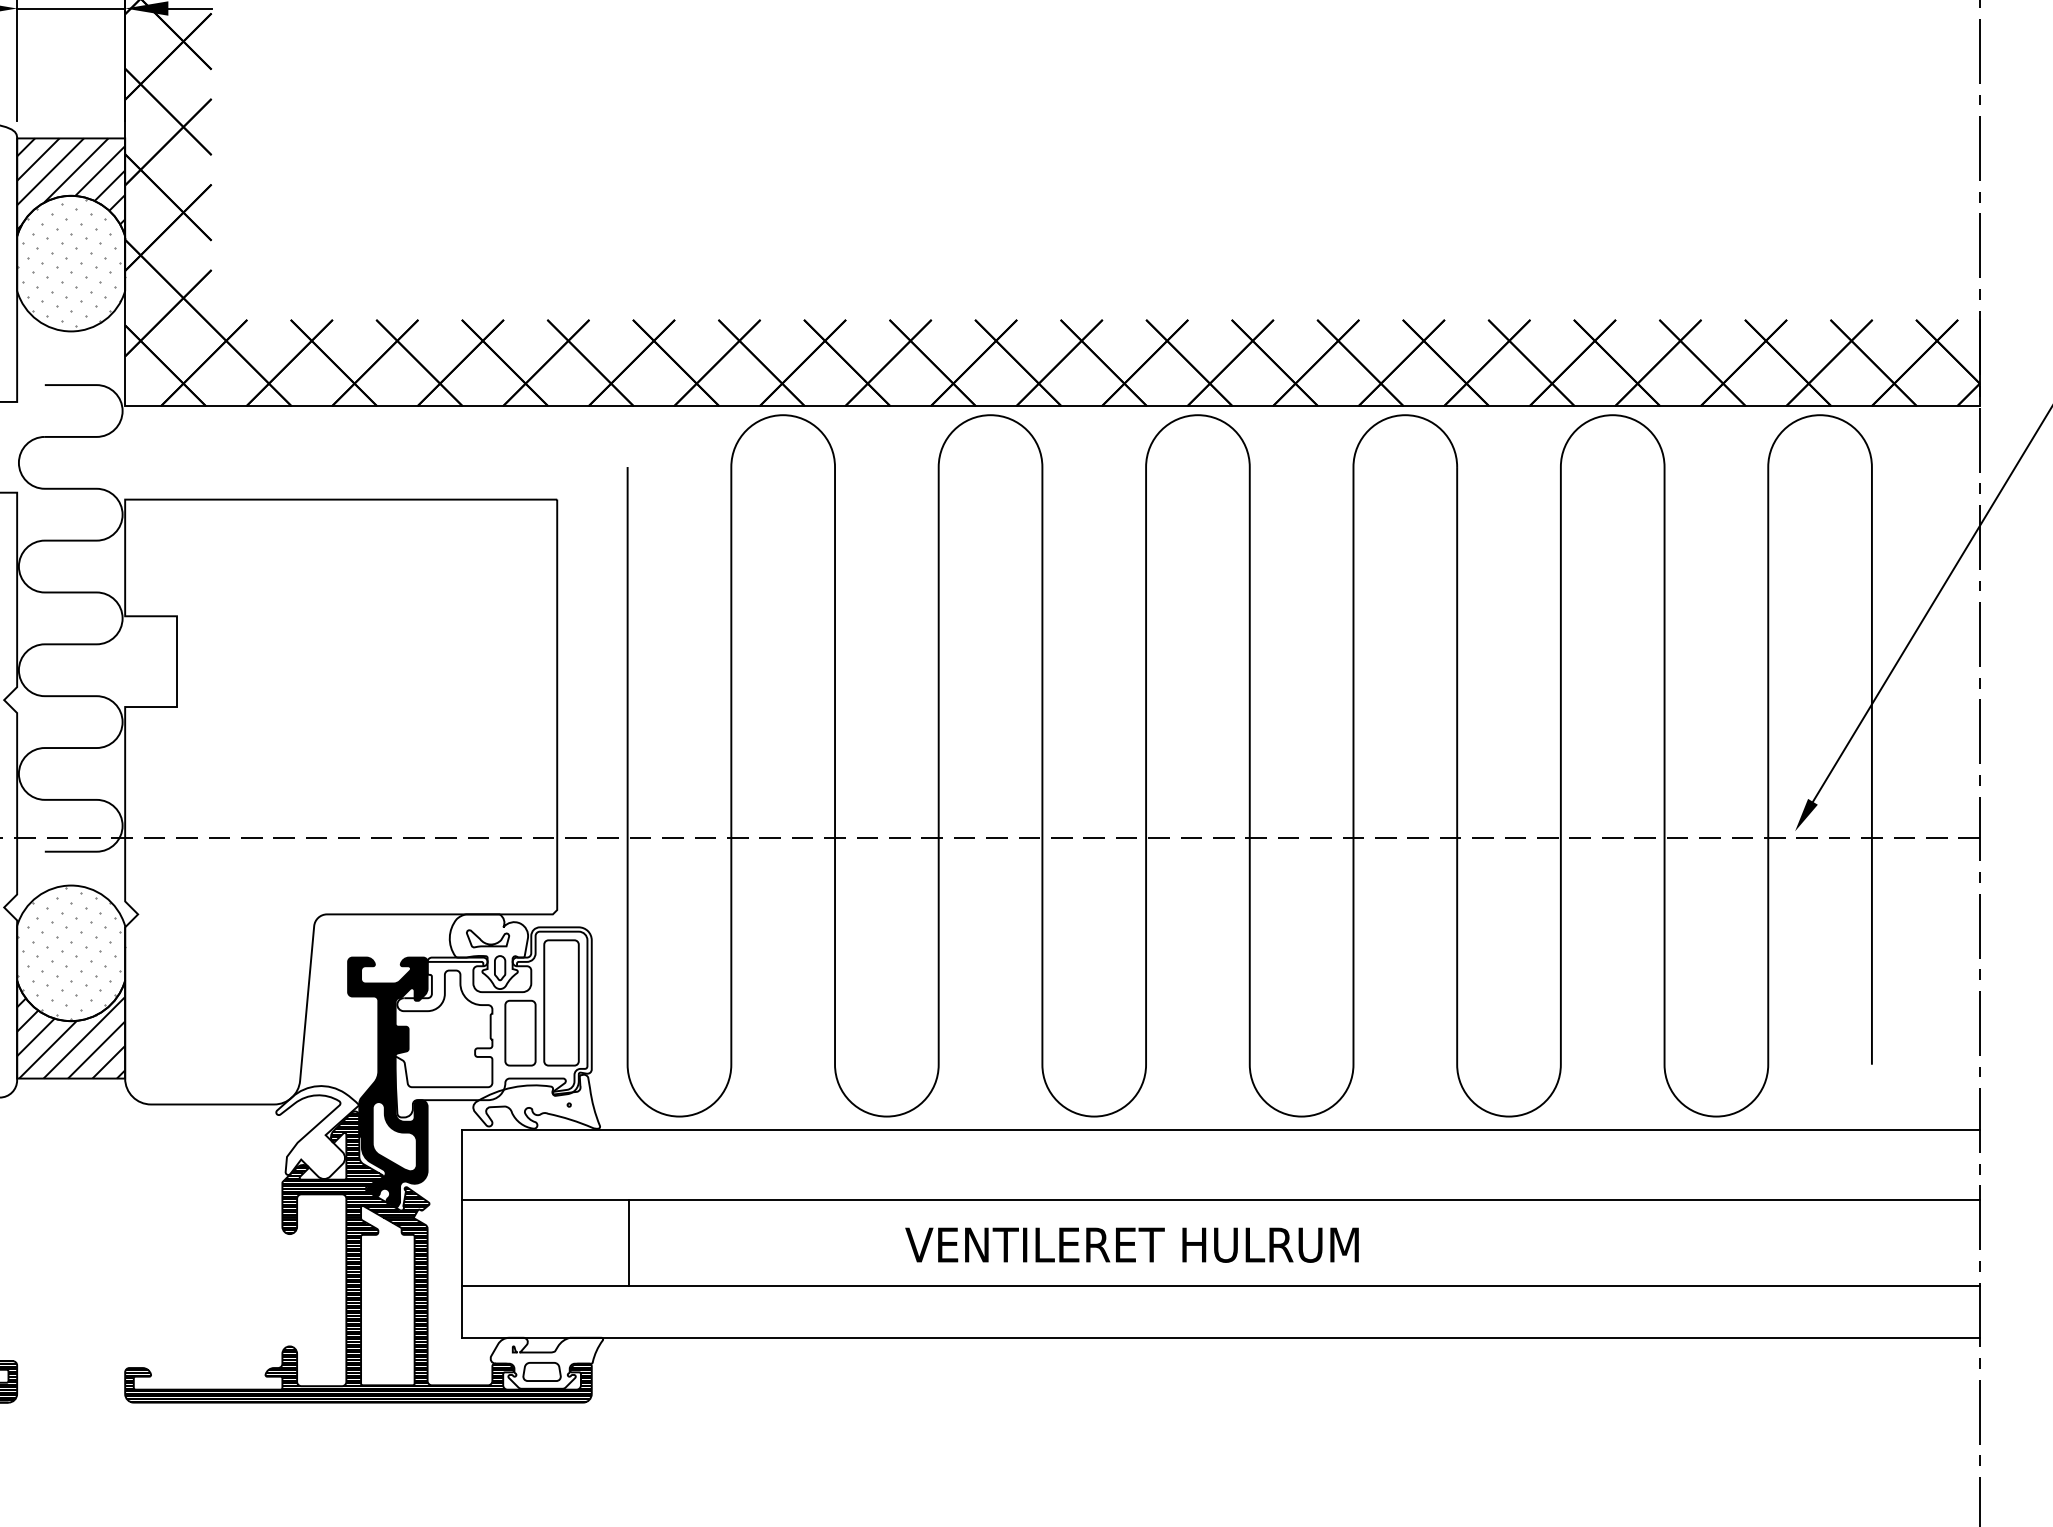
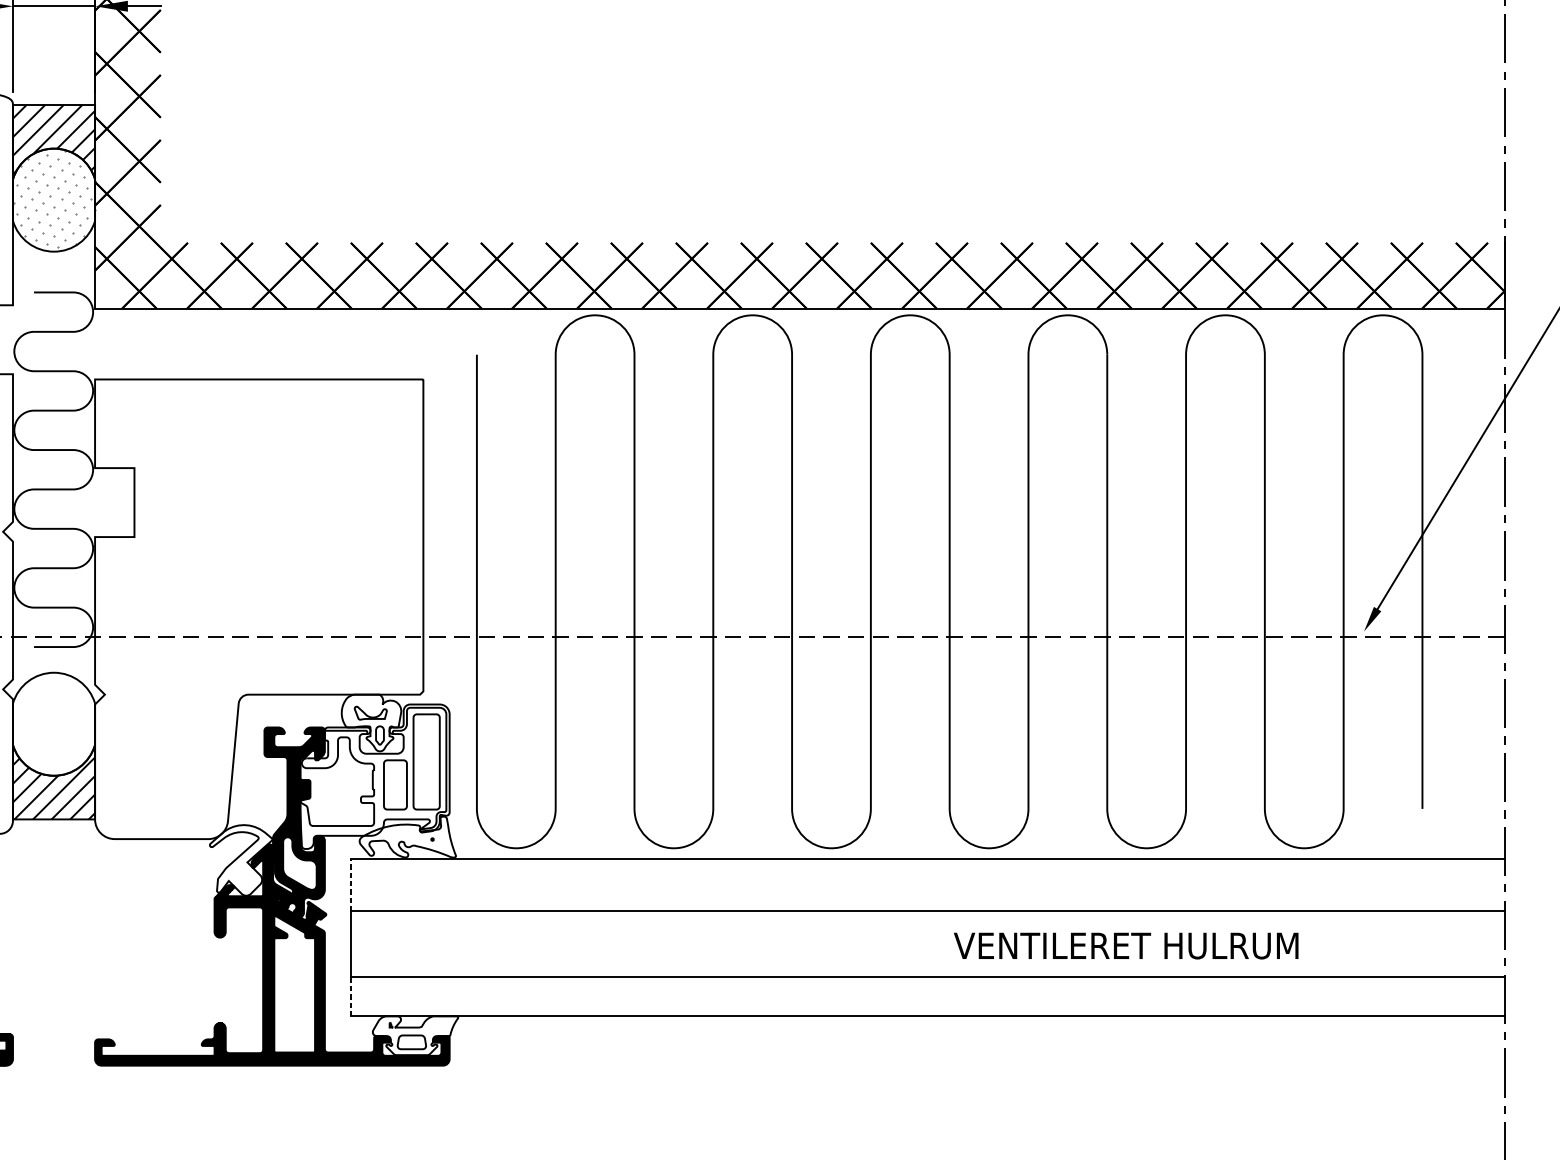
hatch: (70, 953) -> (53, 724), removed
line: (462, 1164) -> (351, 884), solid -> dashed
line: (628, 1242) -> (477, 943), removed
text: (1131, 1244) -> (1125, 945), moved
line: (462, 1311) -> (351, 996), solid -> dashed

